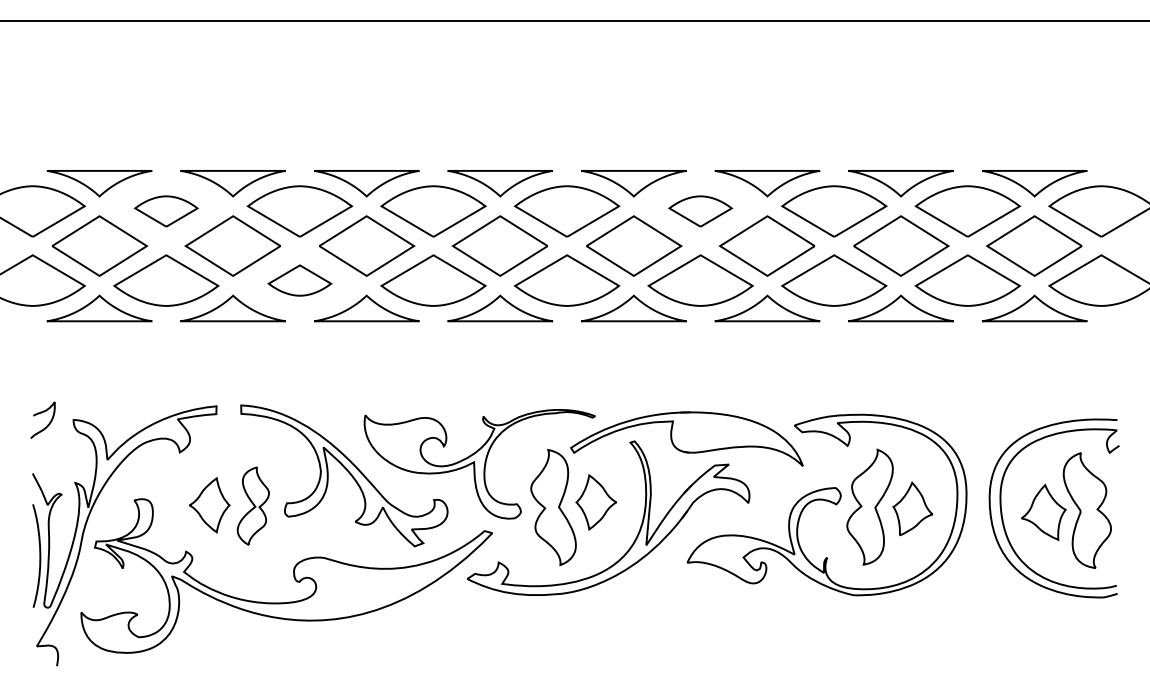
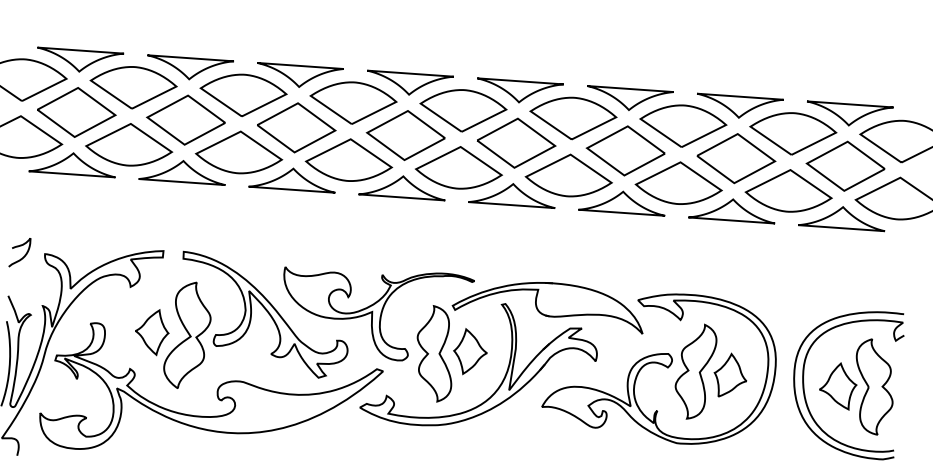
part: (166, 211) -> (133, 87), size x1.67
part: (700, 211) -> (572, 118), size x1.67
part: (299, 280) -> (238, 152), size x1.67
part: (253, 505) -> (188, 334), size x1.67

